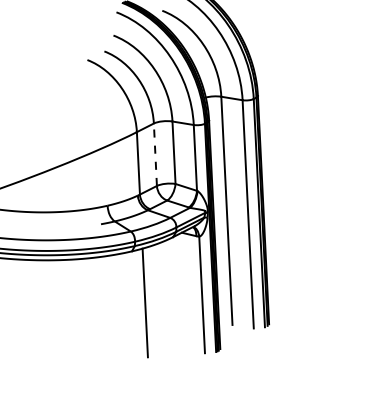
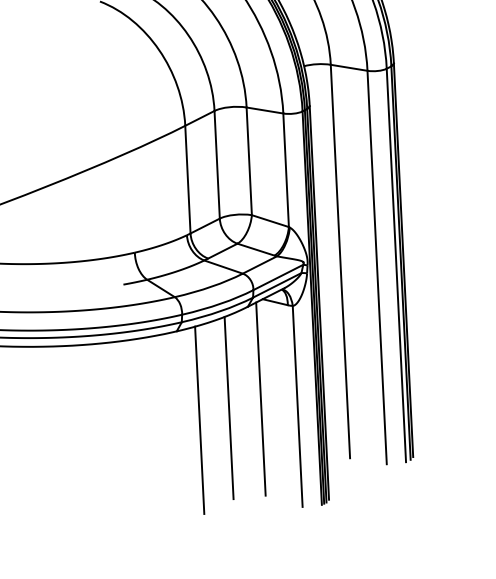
line: (155, 154) -> (217, 164), dashed -> solid
line: (180, 290) -> (260, 398), added
line: (161, 295) -> (227, 407), added

